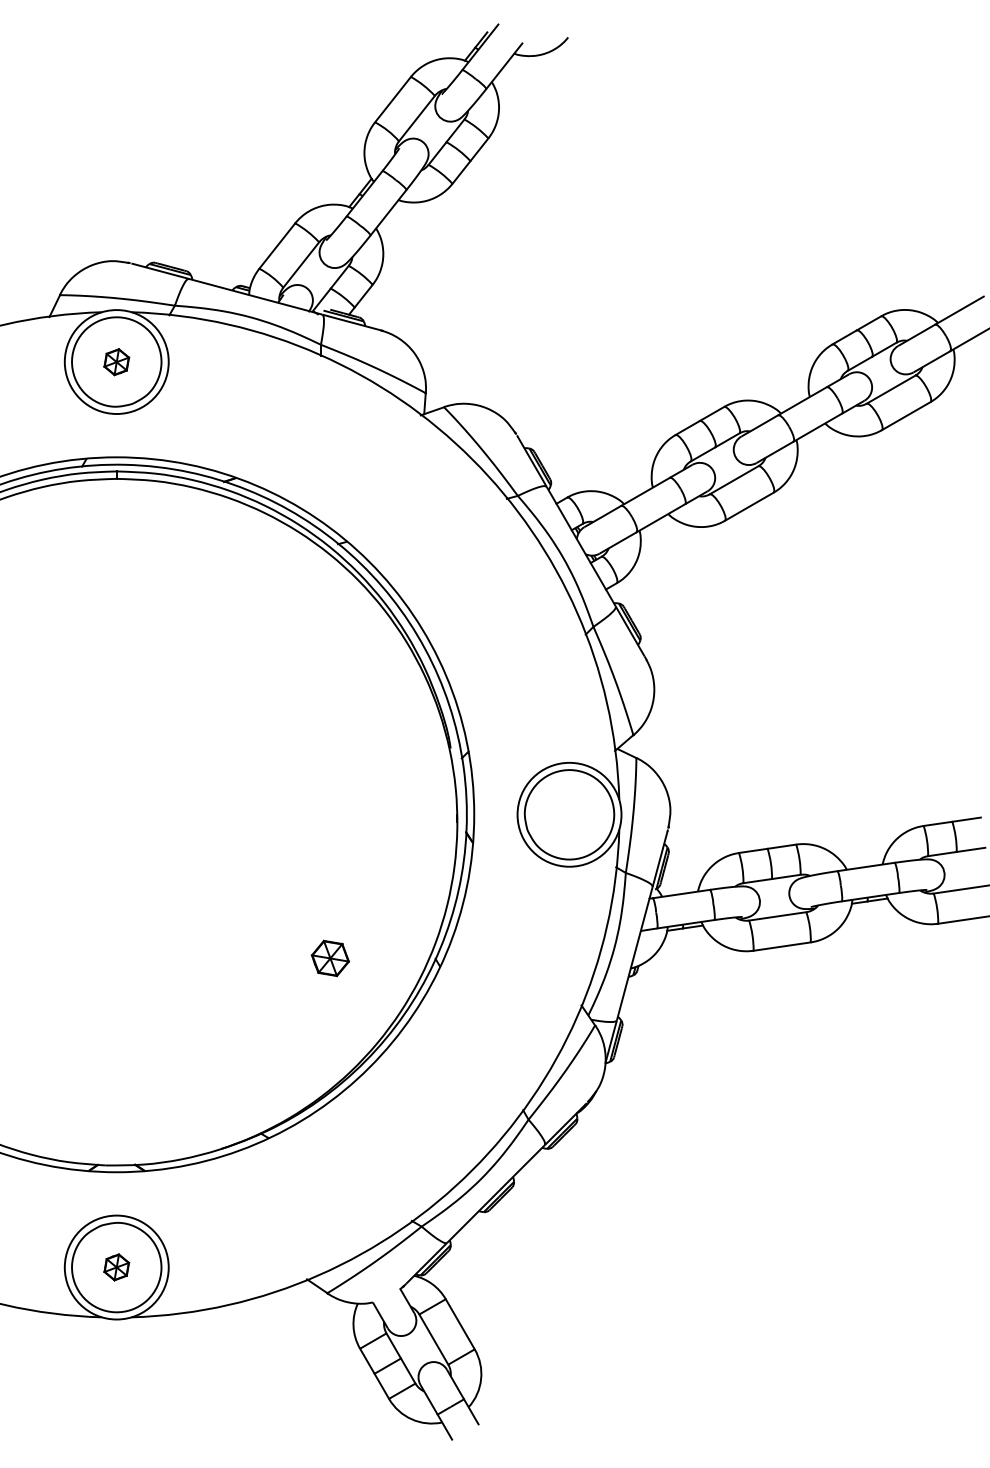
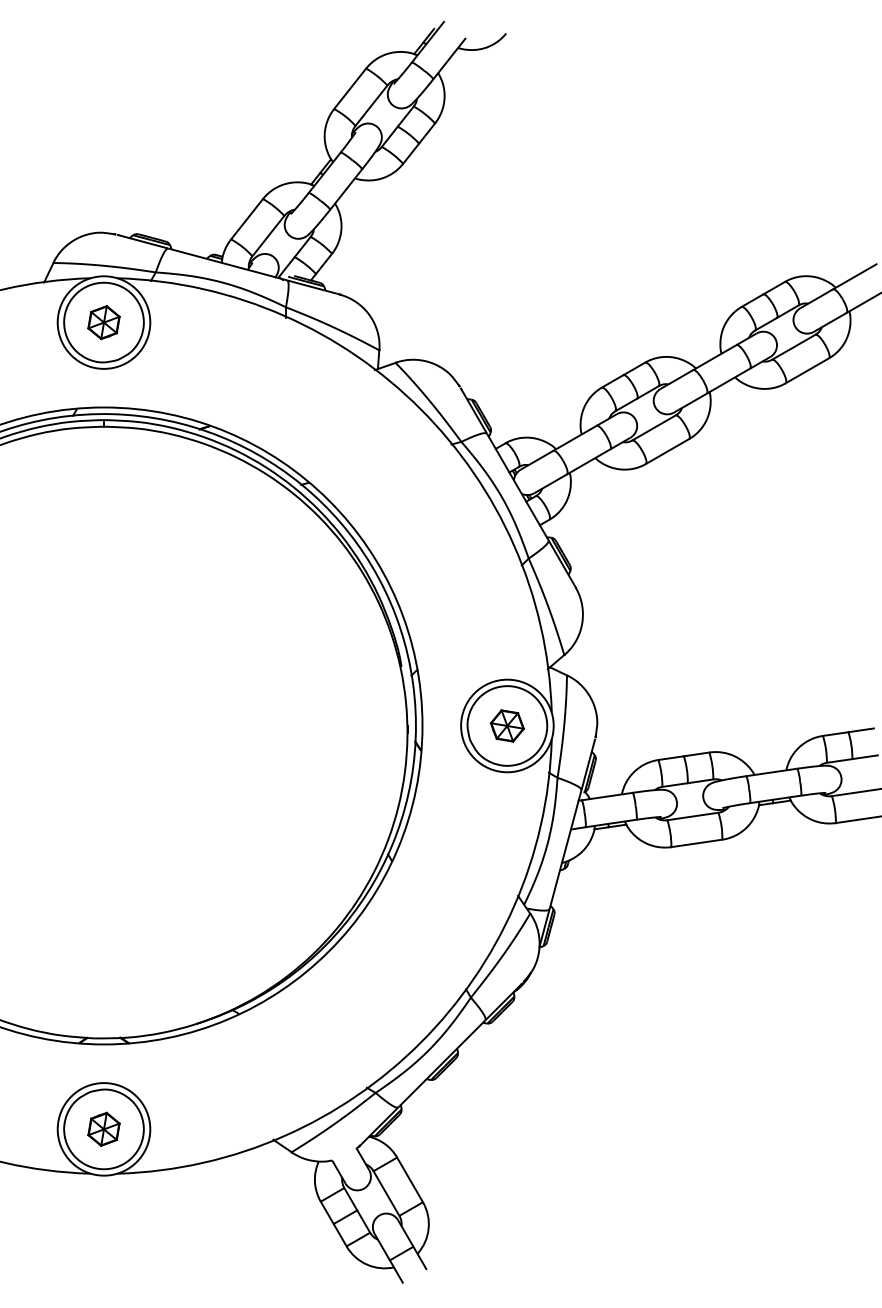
part: (116, 361) -> (103, 322), size x1.43
part: (329, 957) -> (506, 725), moved
part: (116, 1266) -> (103, 1128), size x1.43

